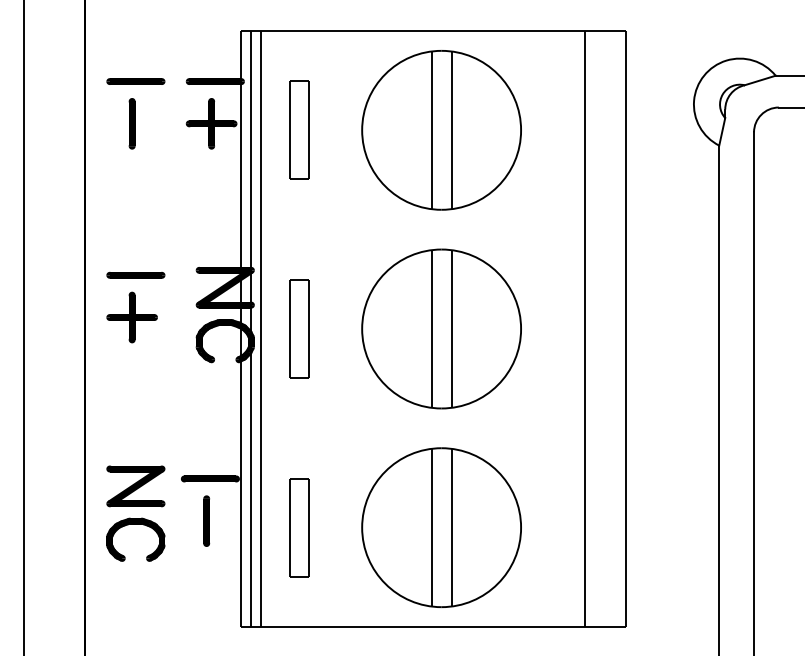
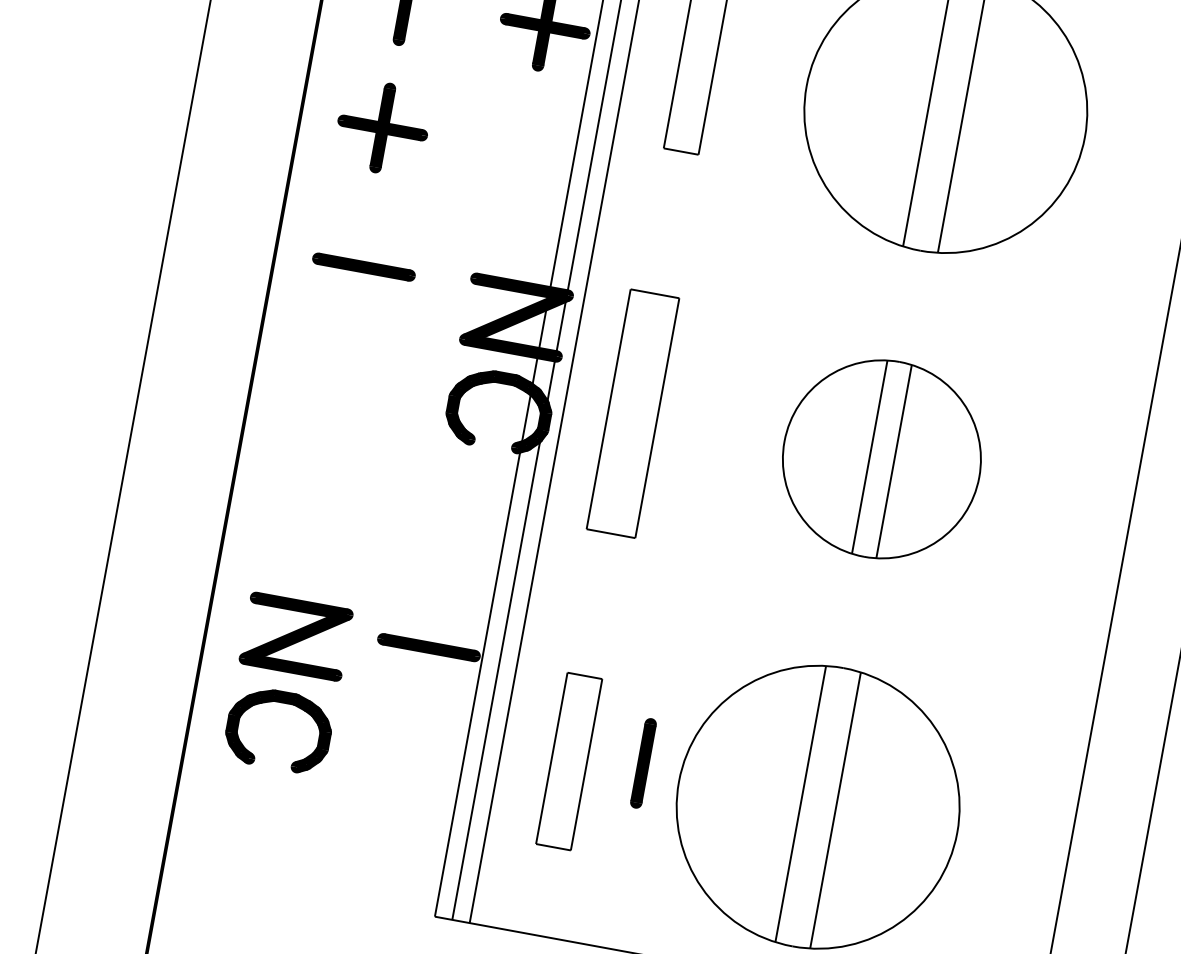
part: (131, 317) -> (381, 127), moved
part: (299, 328) -> (633, 412), size x1.4
part: (441, 328) -> (881, 458), size x0.7
part: (206, 520) -> (643, 762), moved

